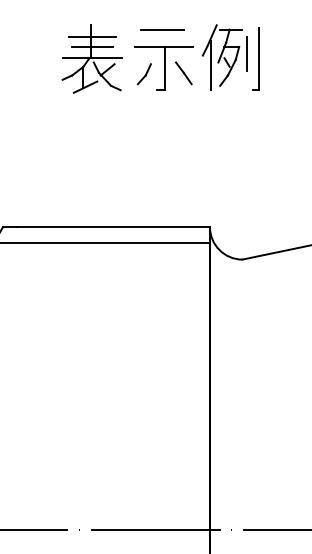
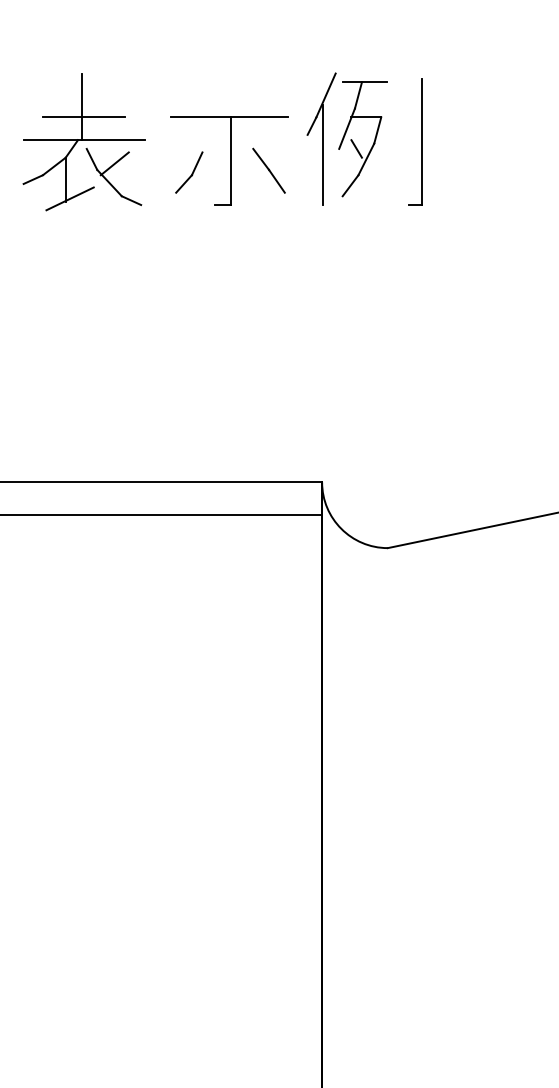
line: (162, 29) -> (225, 82), removed
line: (92, 36) -> (84, 96), removed
line: (246, 53) -> (396, 130), removed

